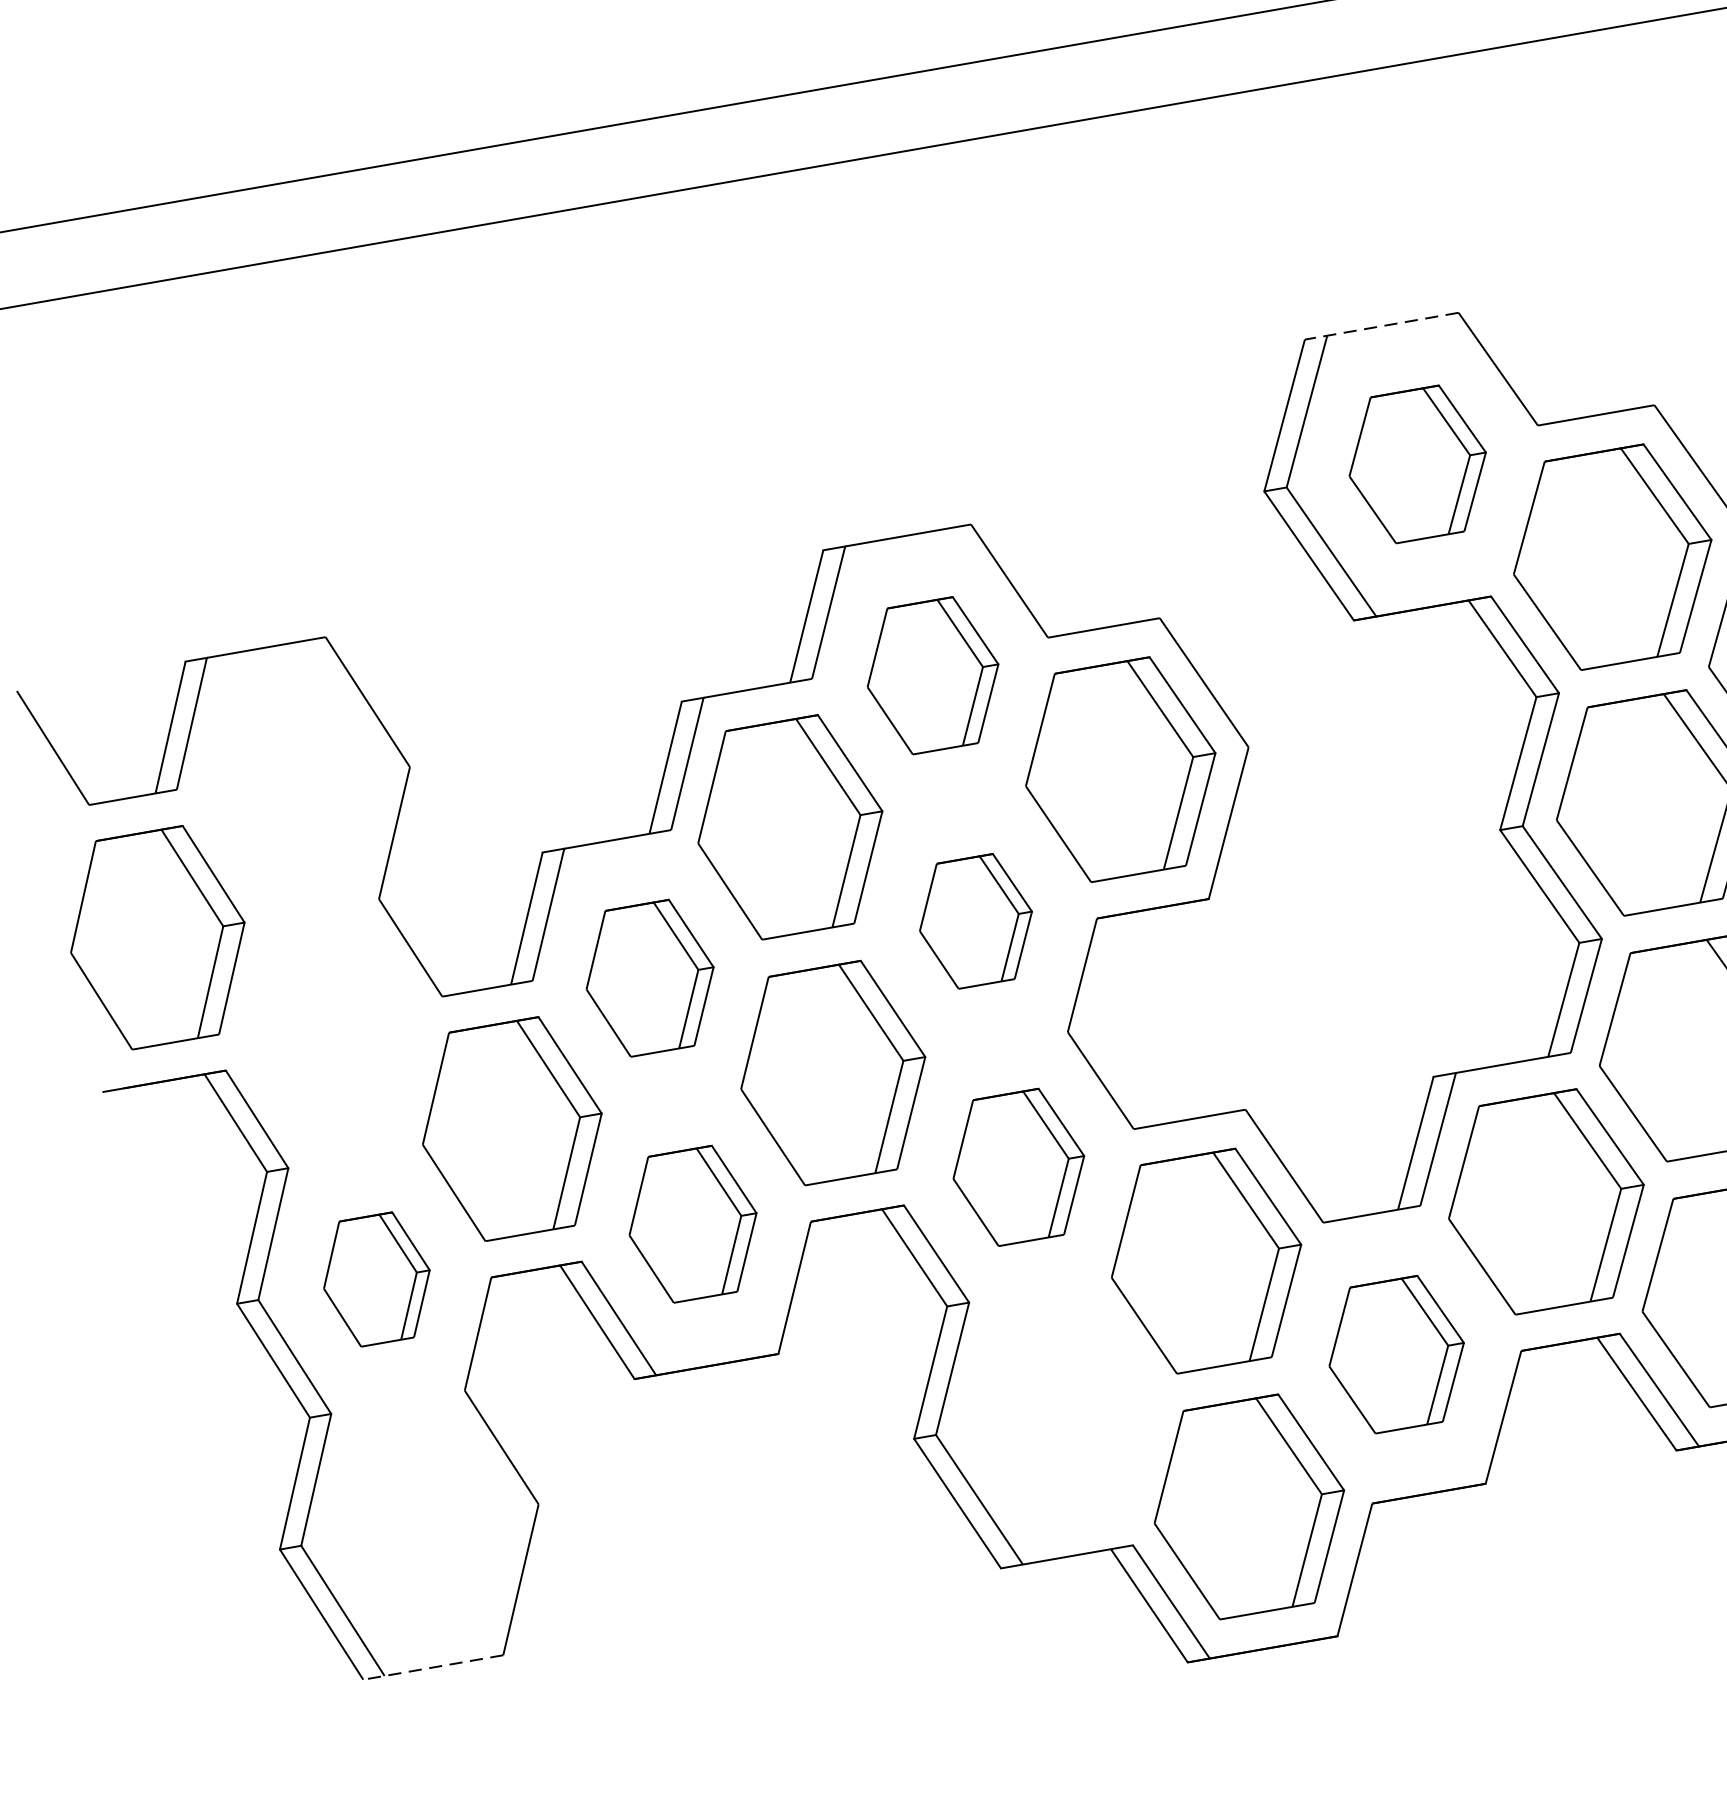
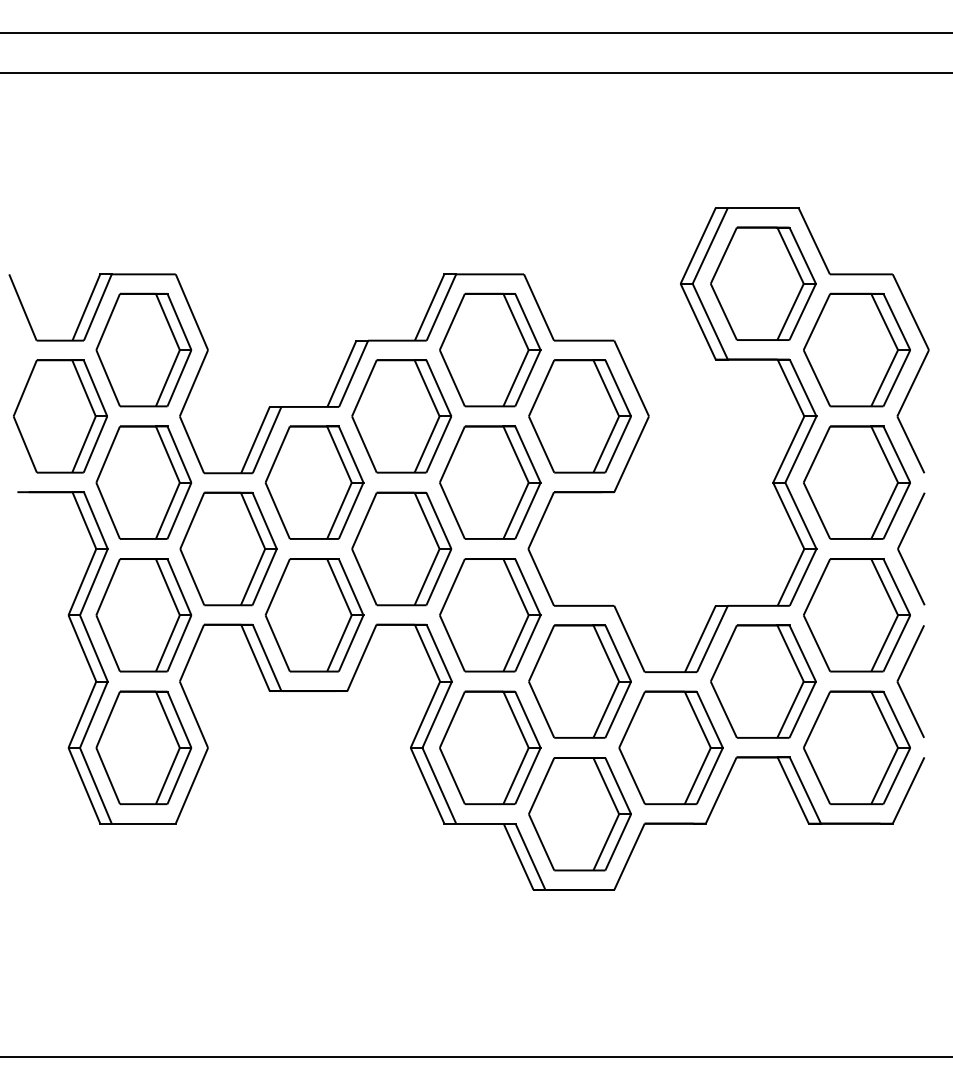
line: (1380, 327) -> (756, 208), dashed -> solid
part: (1417, 463) -> (763, 283), size x1.43
part: (933, 674) -> (490, 349), size x1.43
part: (290, 786) -> (143, 349), added
part: (976, 921) -> (490, 482), size x1.67
part: (649, 978) -> (314, 482), size x1.43
part: (333, 1033) -> (143, 482), added
part: (1019, 1167) -> (490, 615), size x1.43
part: (693, 1224) -> (314, 615), size x1.43
part: (376, 1279) -> (143, 615), size x1.67
part: (1395, 1354) -> (670, 747), size x1.43
part: (1061, 1412) -> (490, 747), added
part: (418, 1524) -> (143, 747), added
line: (434, 1666) -> (138, 823), dashed -> solid

